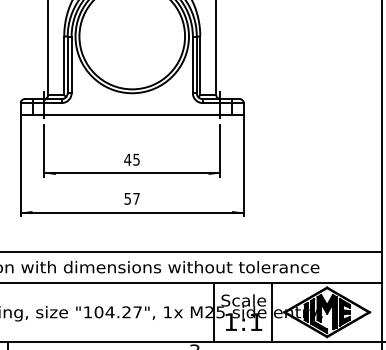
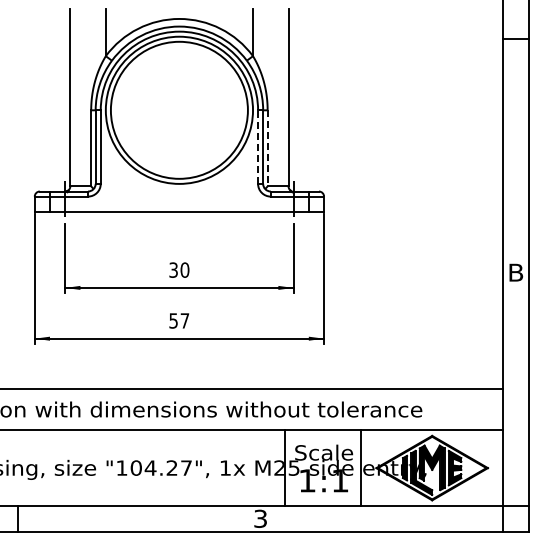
line: (193, 65) -> (258, 147), solid -> dashed
line: (200, 65) -> (267, 148), solid -> dashed
text: (131, 159) -> (178, 269), 45 -> 30

